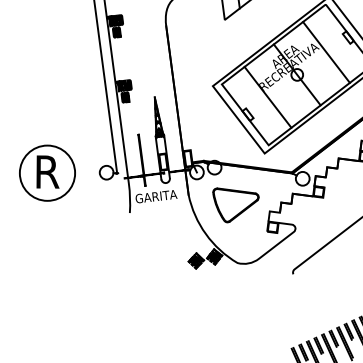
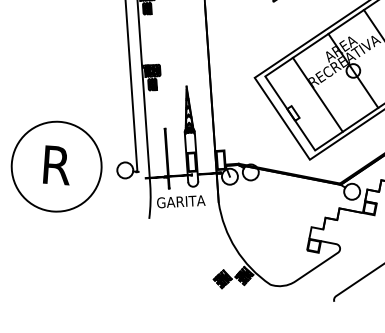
circle: (47, 172) -> (56, 165), size x1.4
part: (235, 205) -> (272, 217), removed

